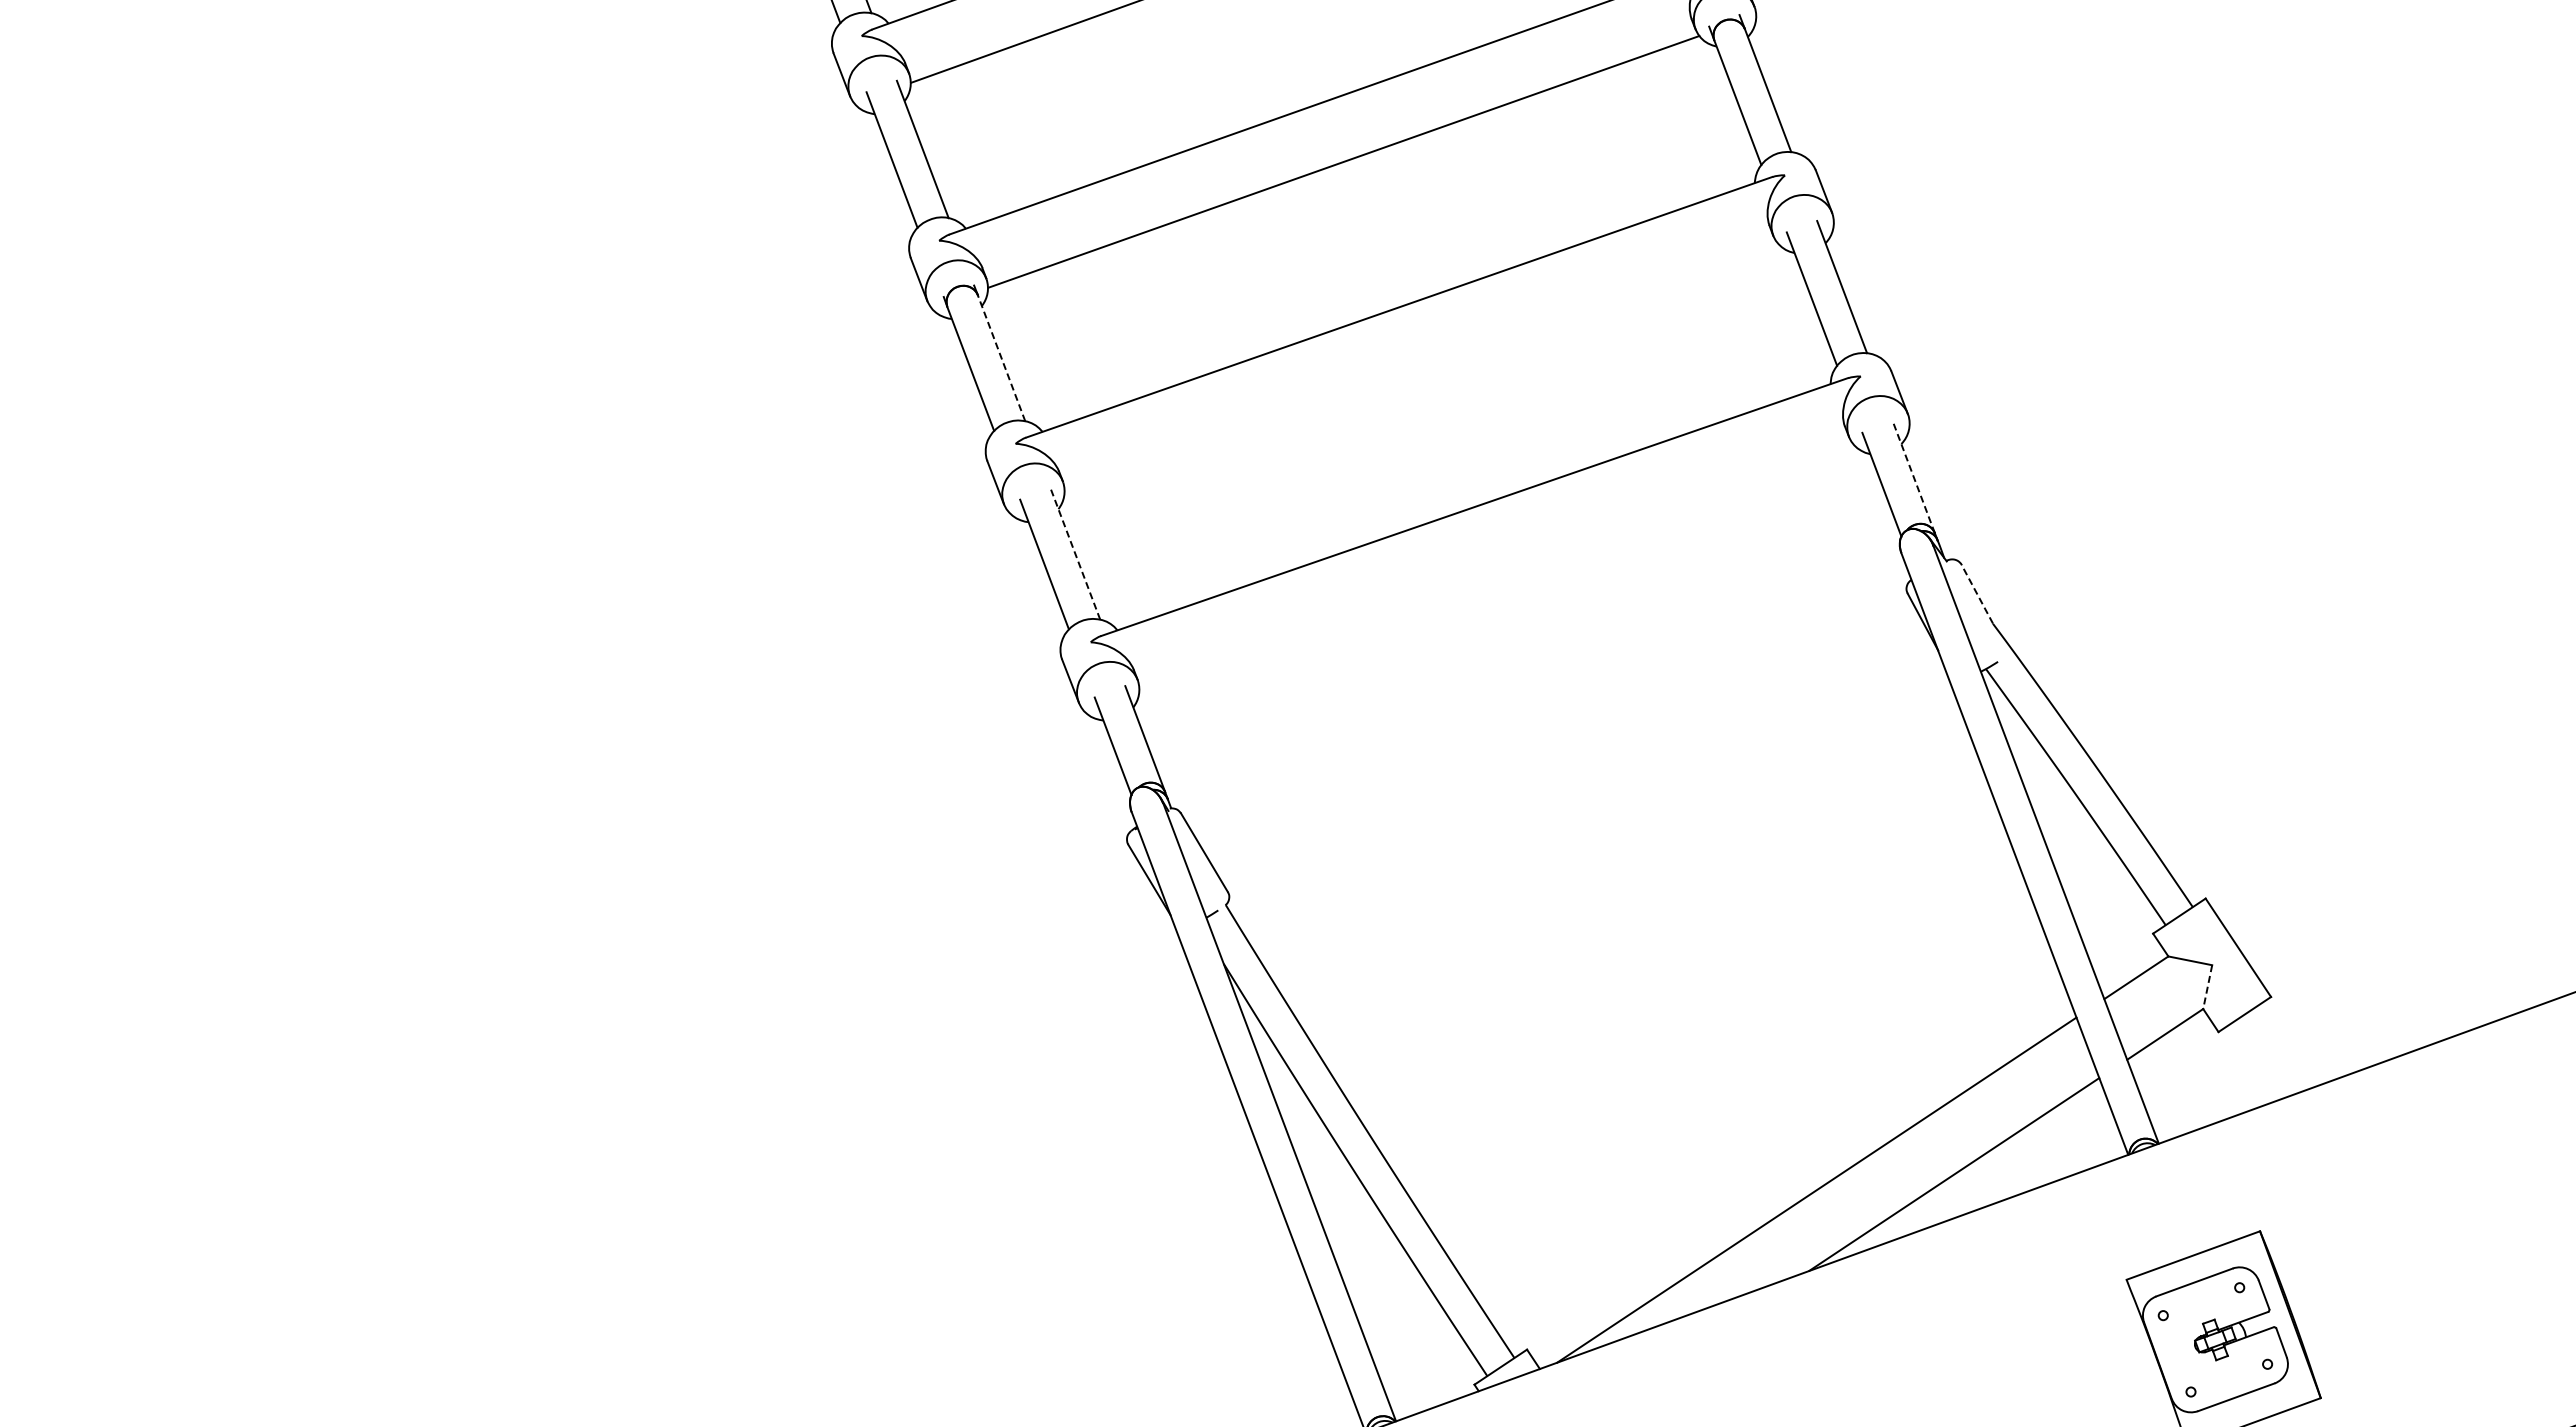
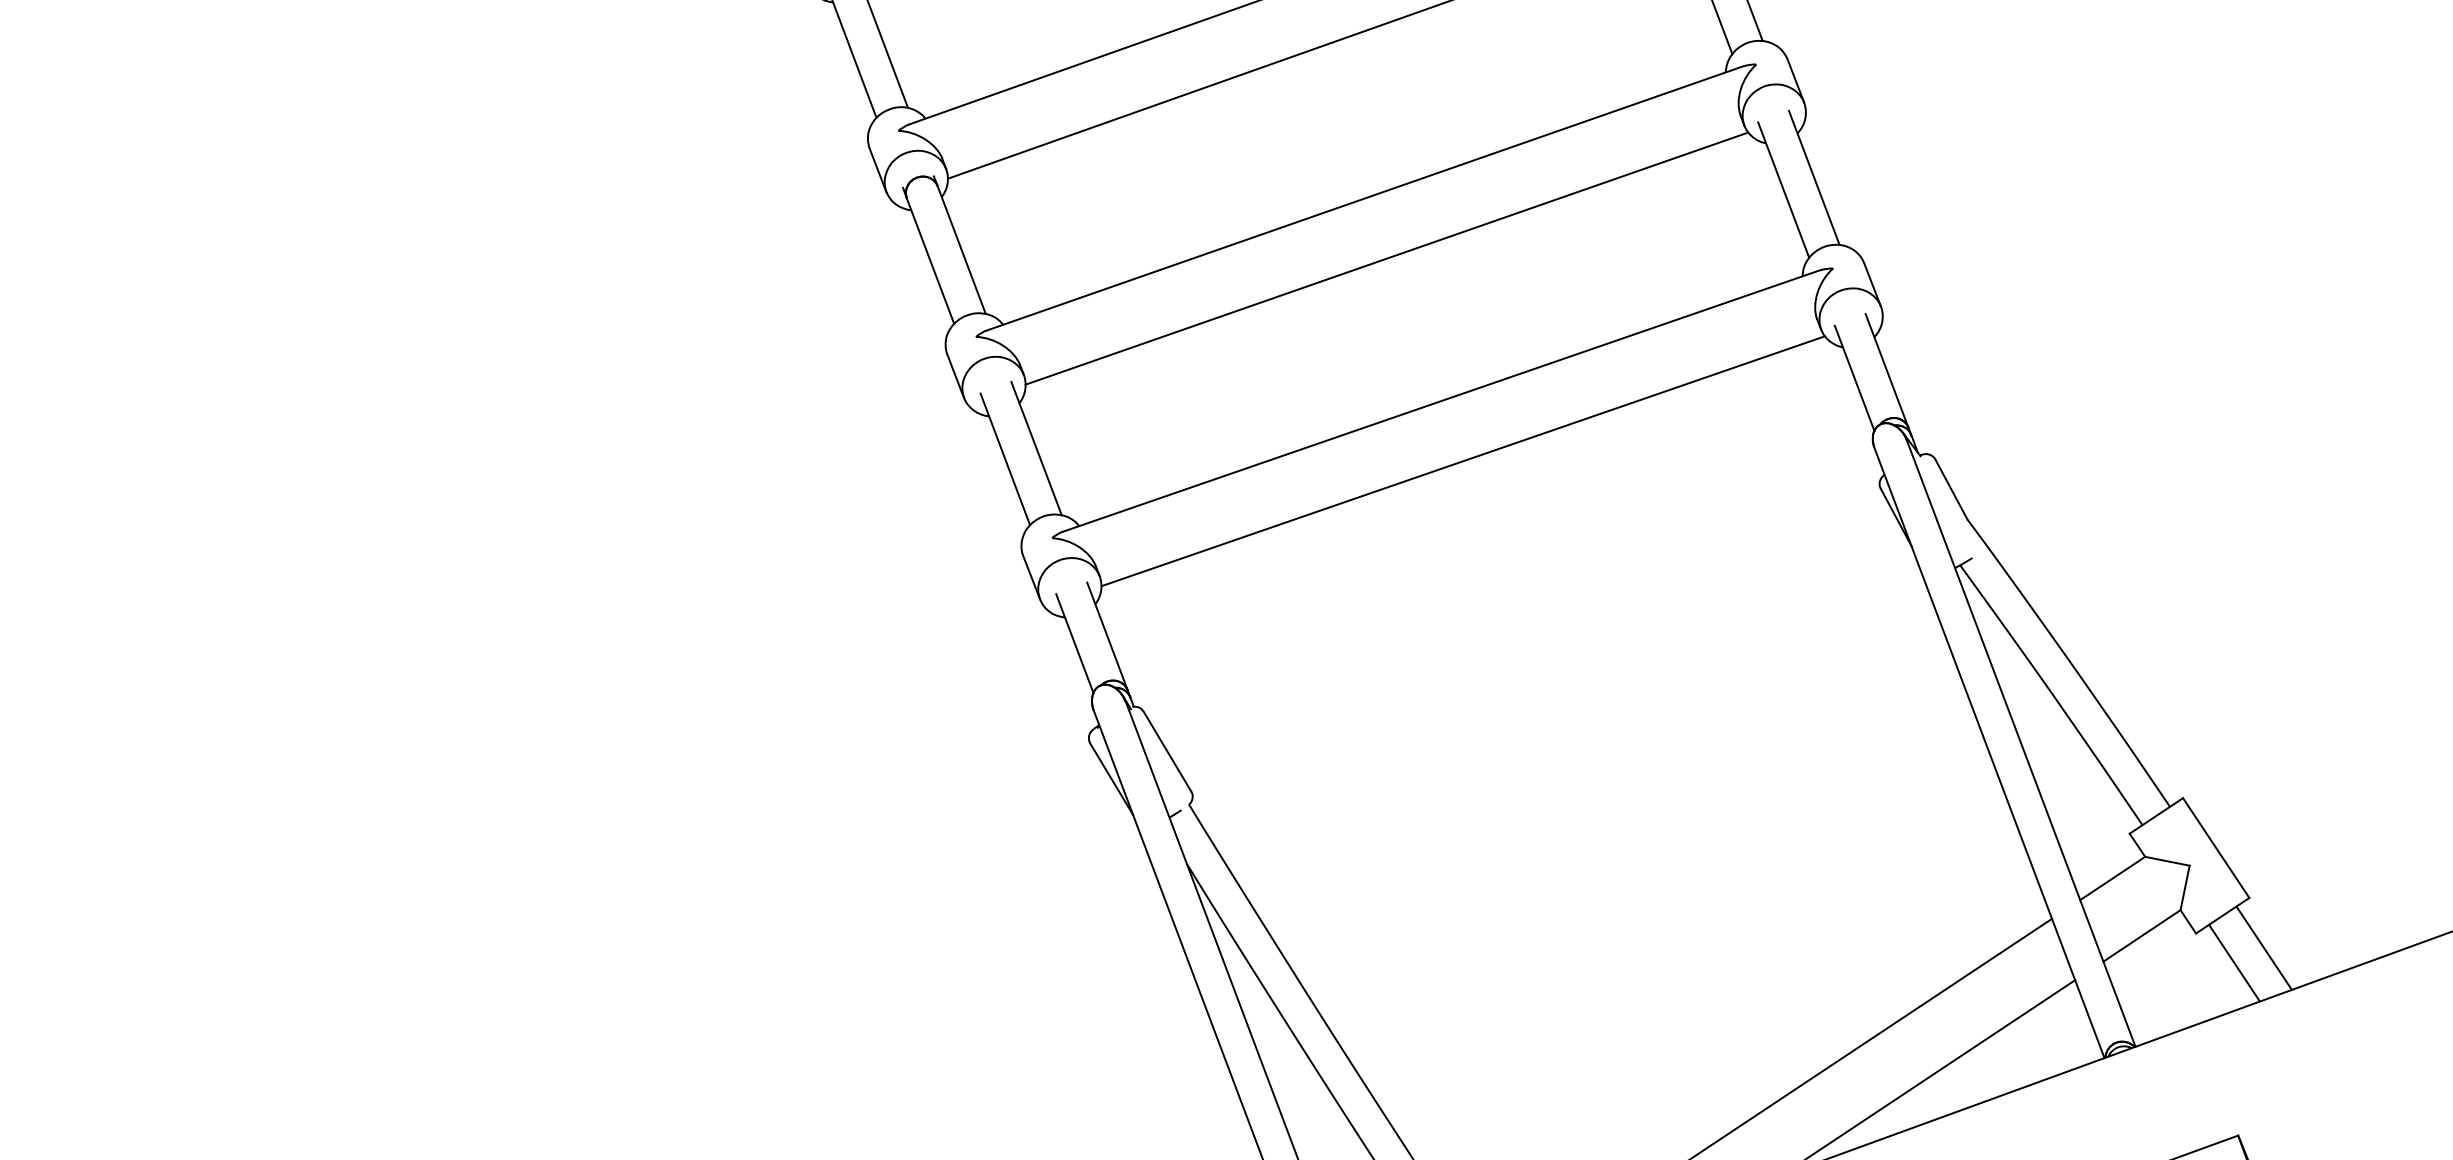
line: (1001, 357) -> (961, 249), dashed -> solid
line: (1420, 366) -> (1386, 258), added
line: (1913, 477) -> (1886, 371), dashed -> solid
line: (1075, 553) -> (1036, 448), dashed -> solid
line: (1495, 566) -> (1462, 461), added
line: (1977, 593) -> (1951, 488), dashed -> solid
line: (2207, 987) -> (2184, 888), dashed -> solid
line: (2285, 1046) -> (2263, 948), added
line: (2256, 1061) -> (2234, 963), added

